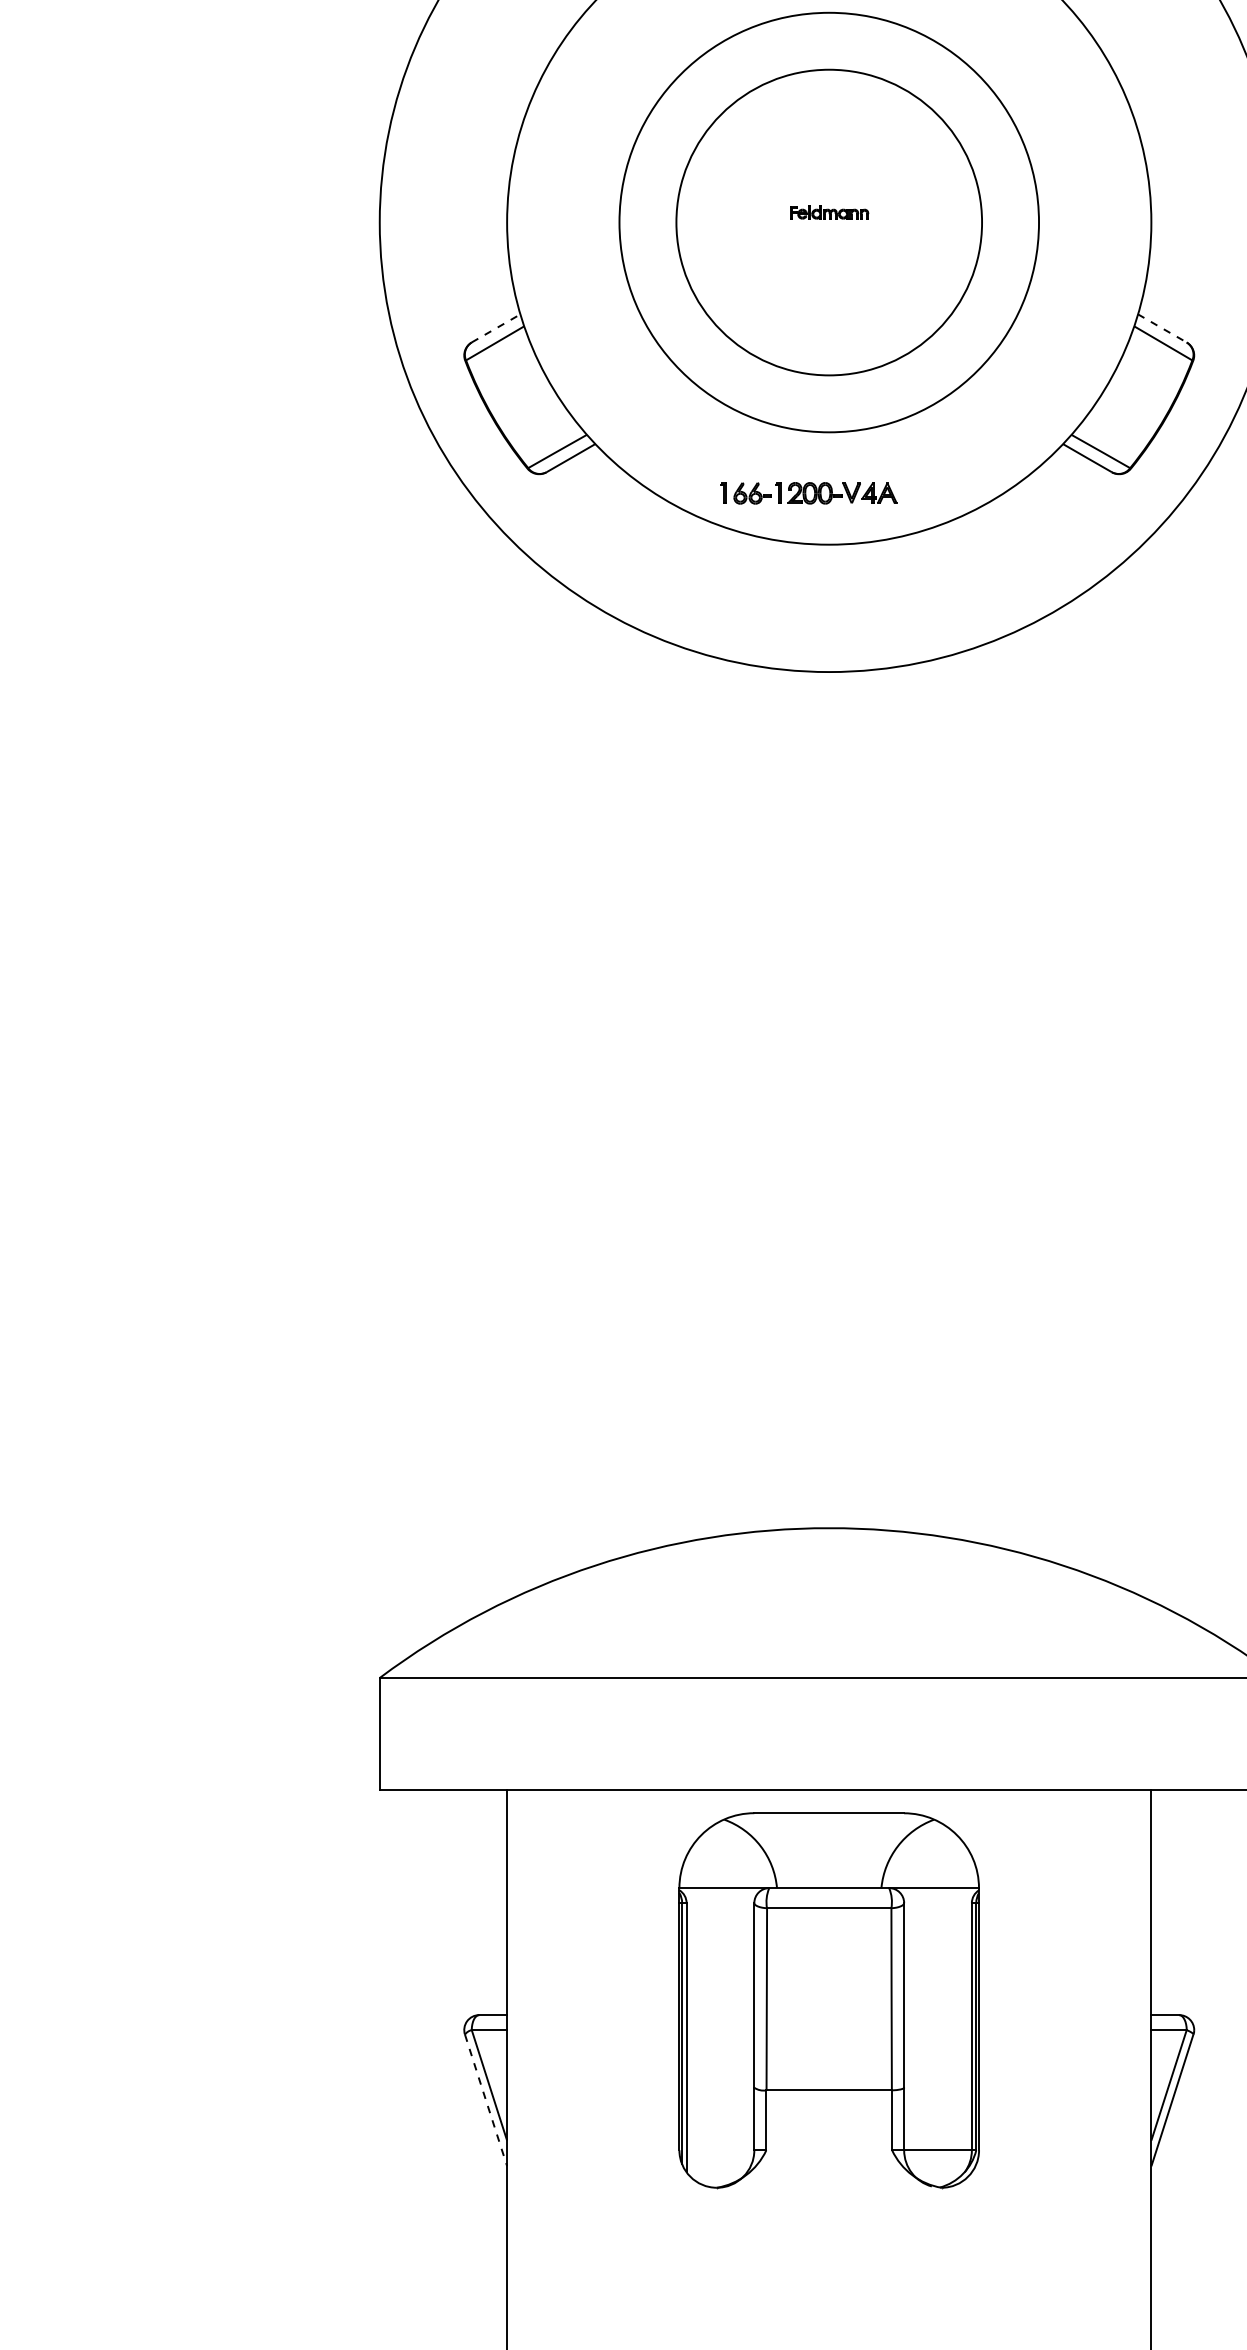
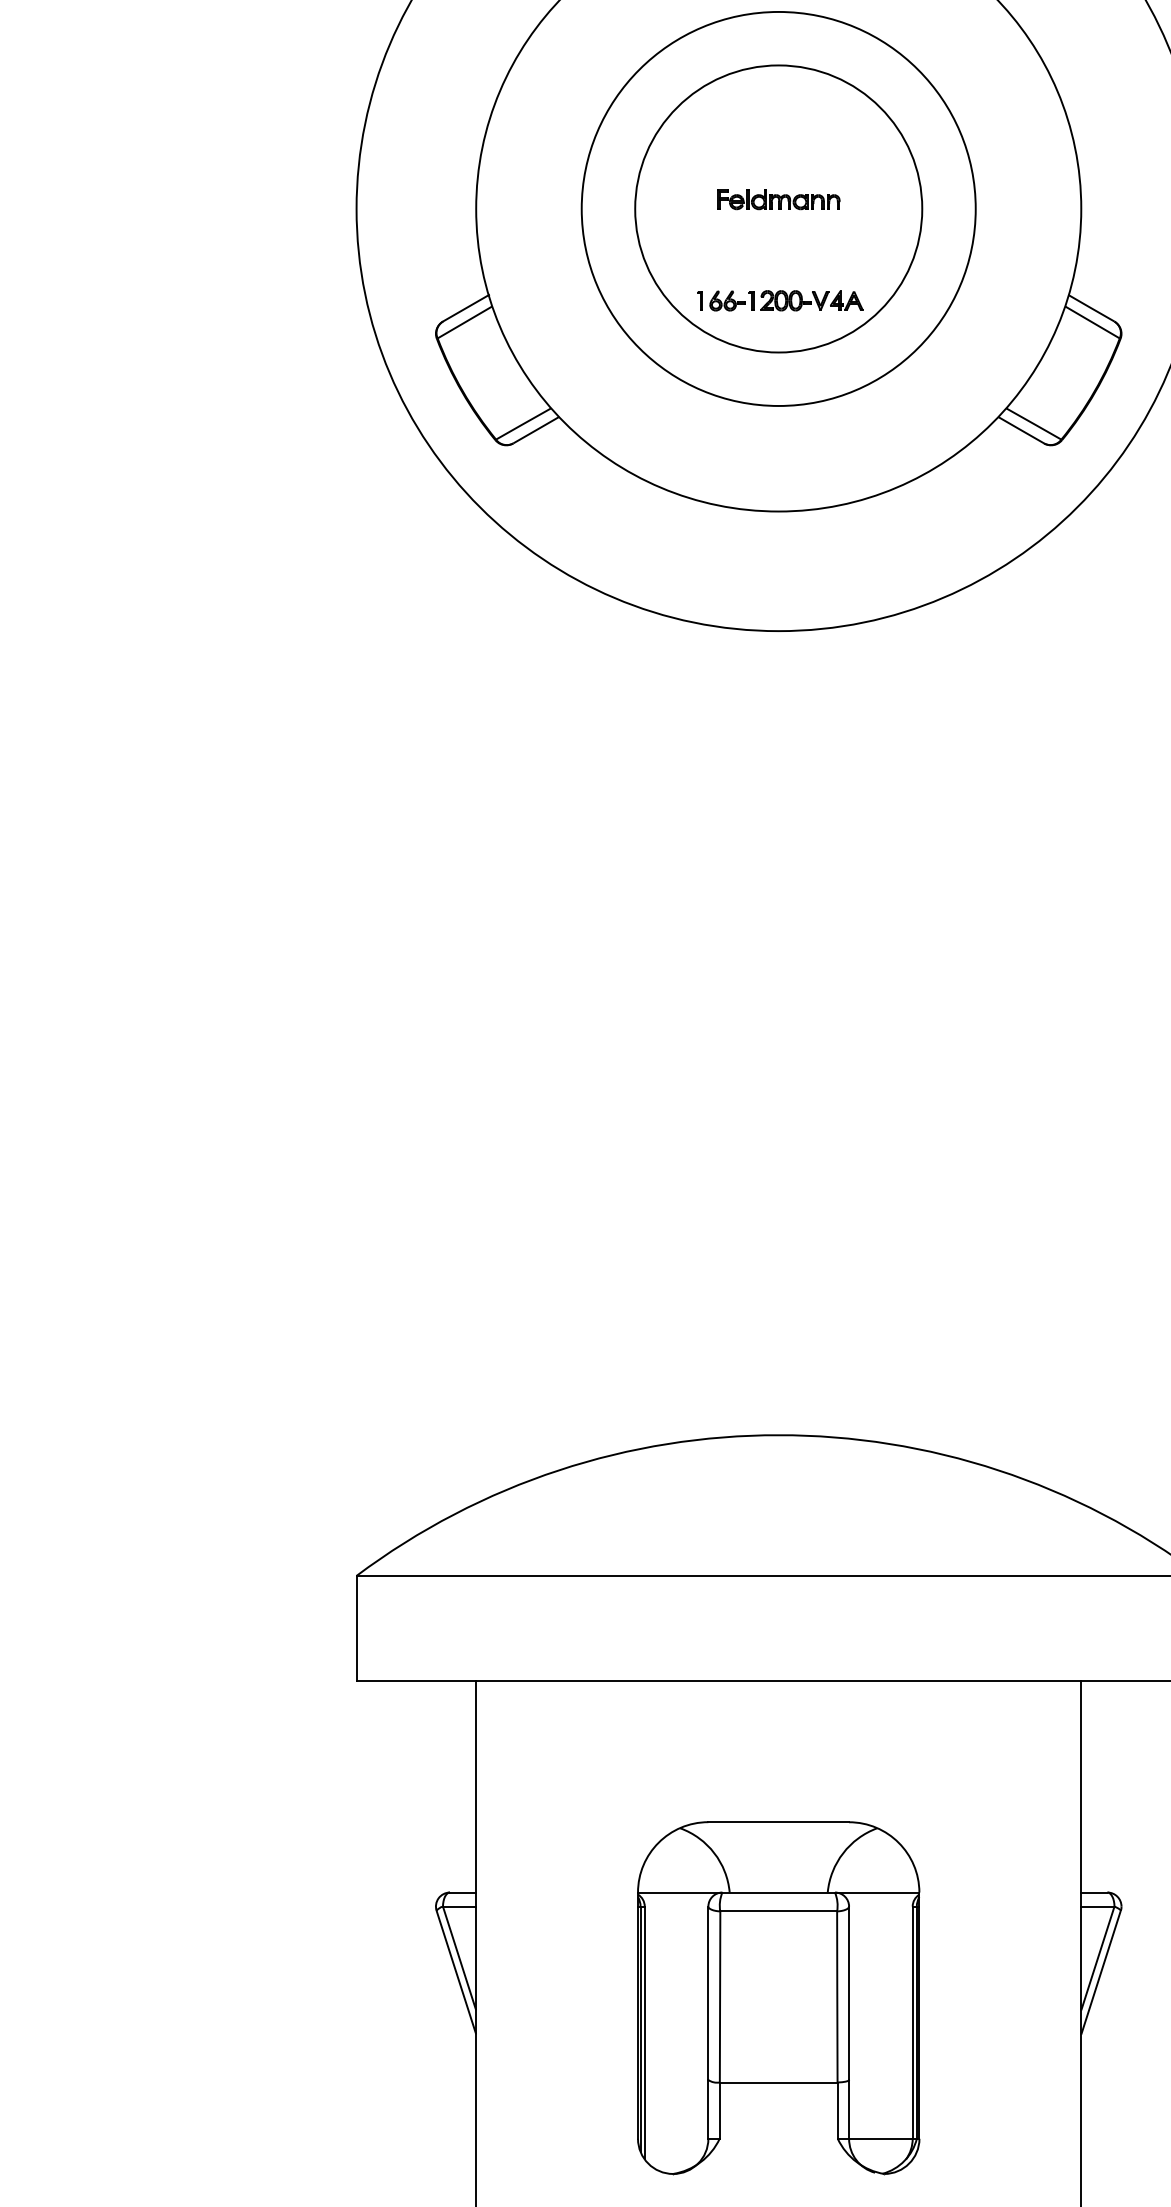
part: (829, 212) -> (778, 199), size x1.67
line: (496, 328) -> (466, 308), dashed -> solid
line: (1162, 328) -> (1091, 308), dashed -> solid
part: (808, 493) -> (779, 300), moved
part: (828, 2000) -> (778, 1998), moved
line: (485, 2099) -> (455, 1971), dashed -> solid

